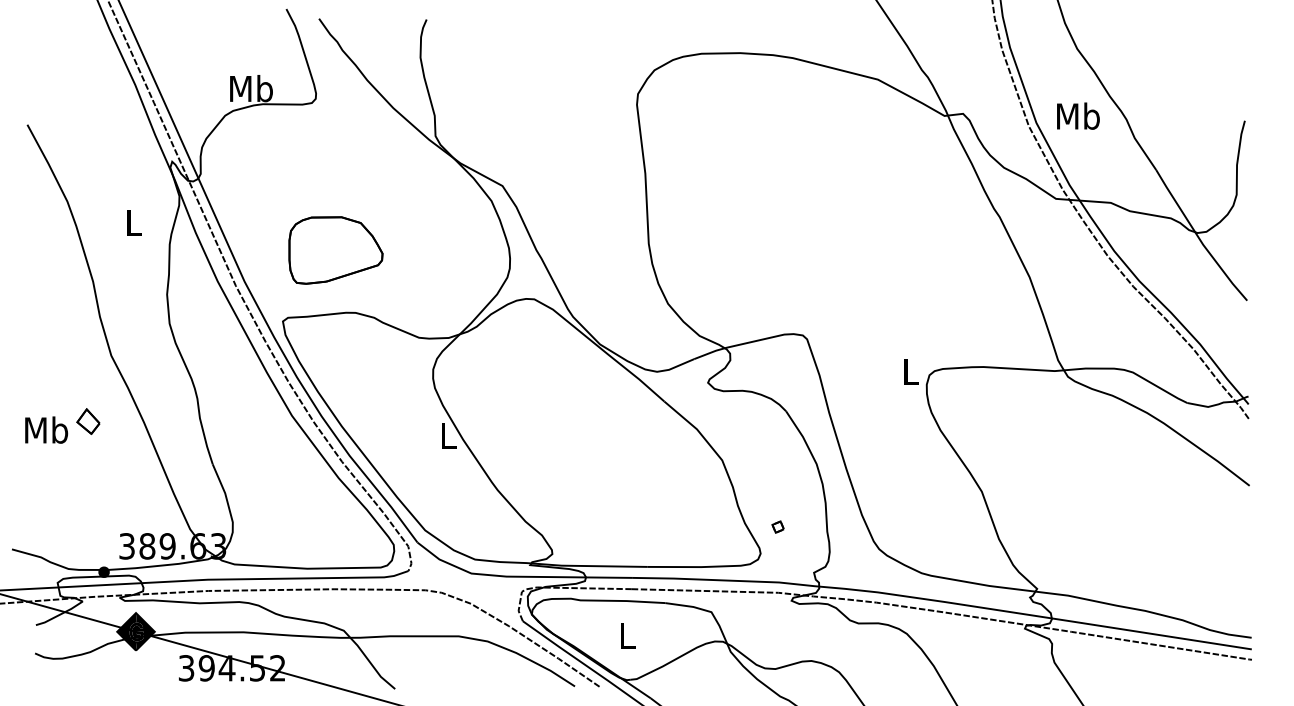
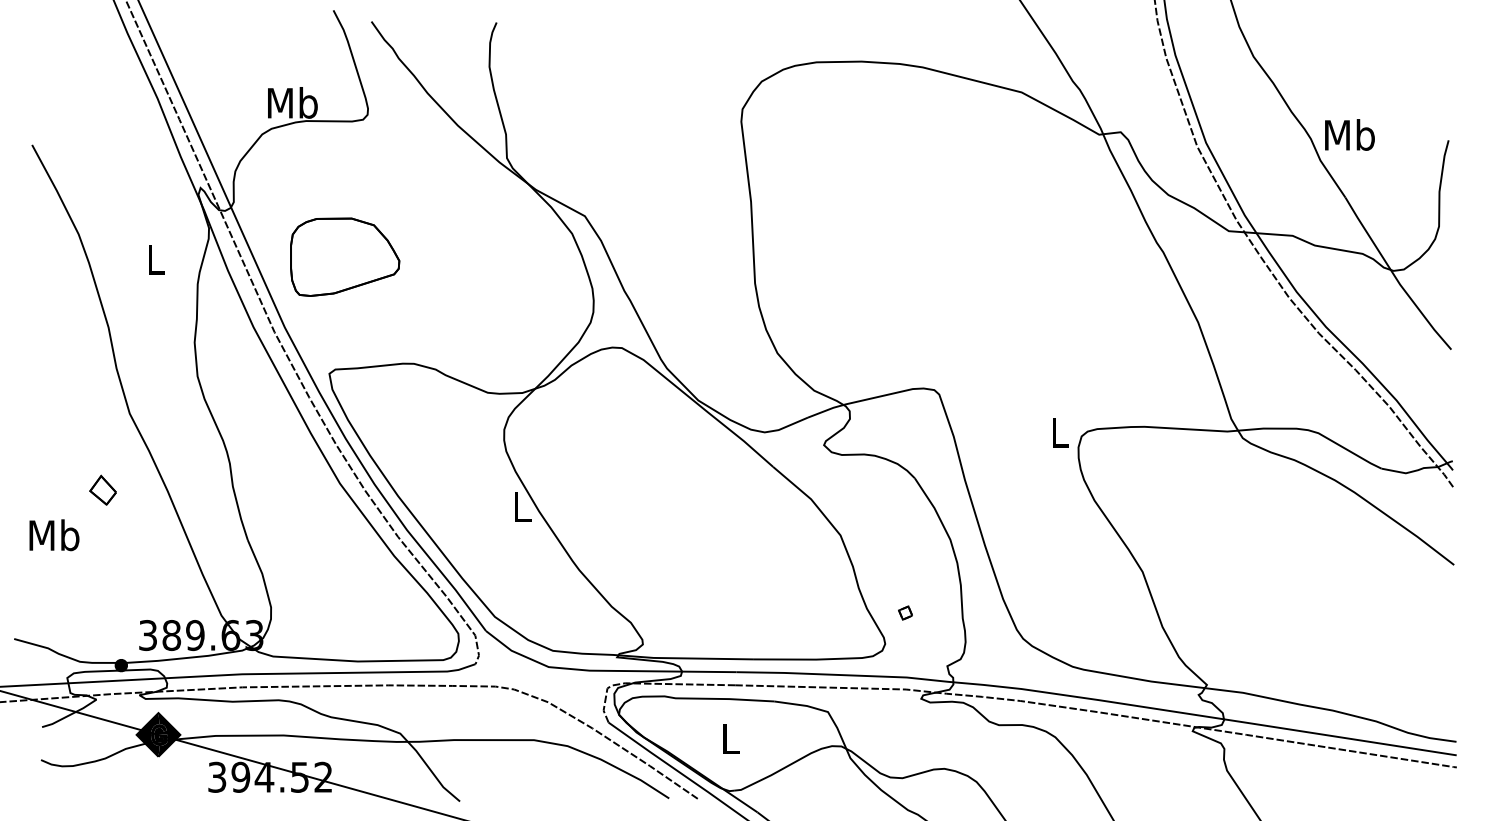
text: (1078, 115) -> (1349, 134), moved
part: (336, 249) -> (345, 256), moved
text: (46, 430) -> (54, 535), moved

